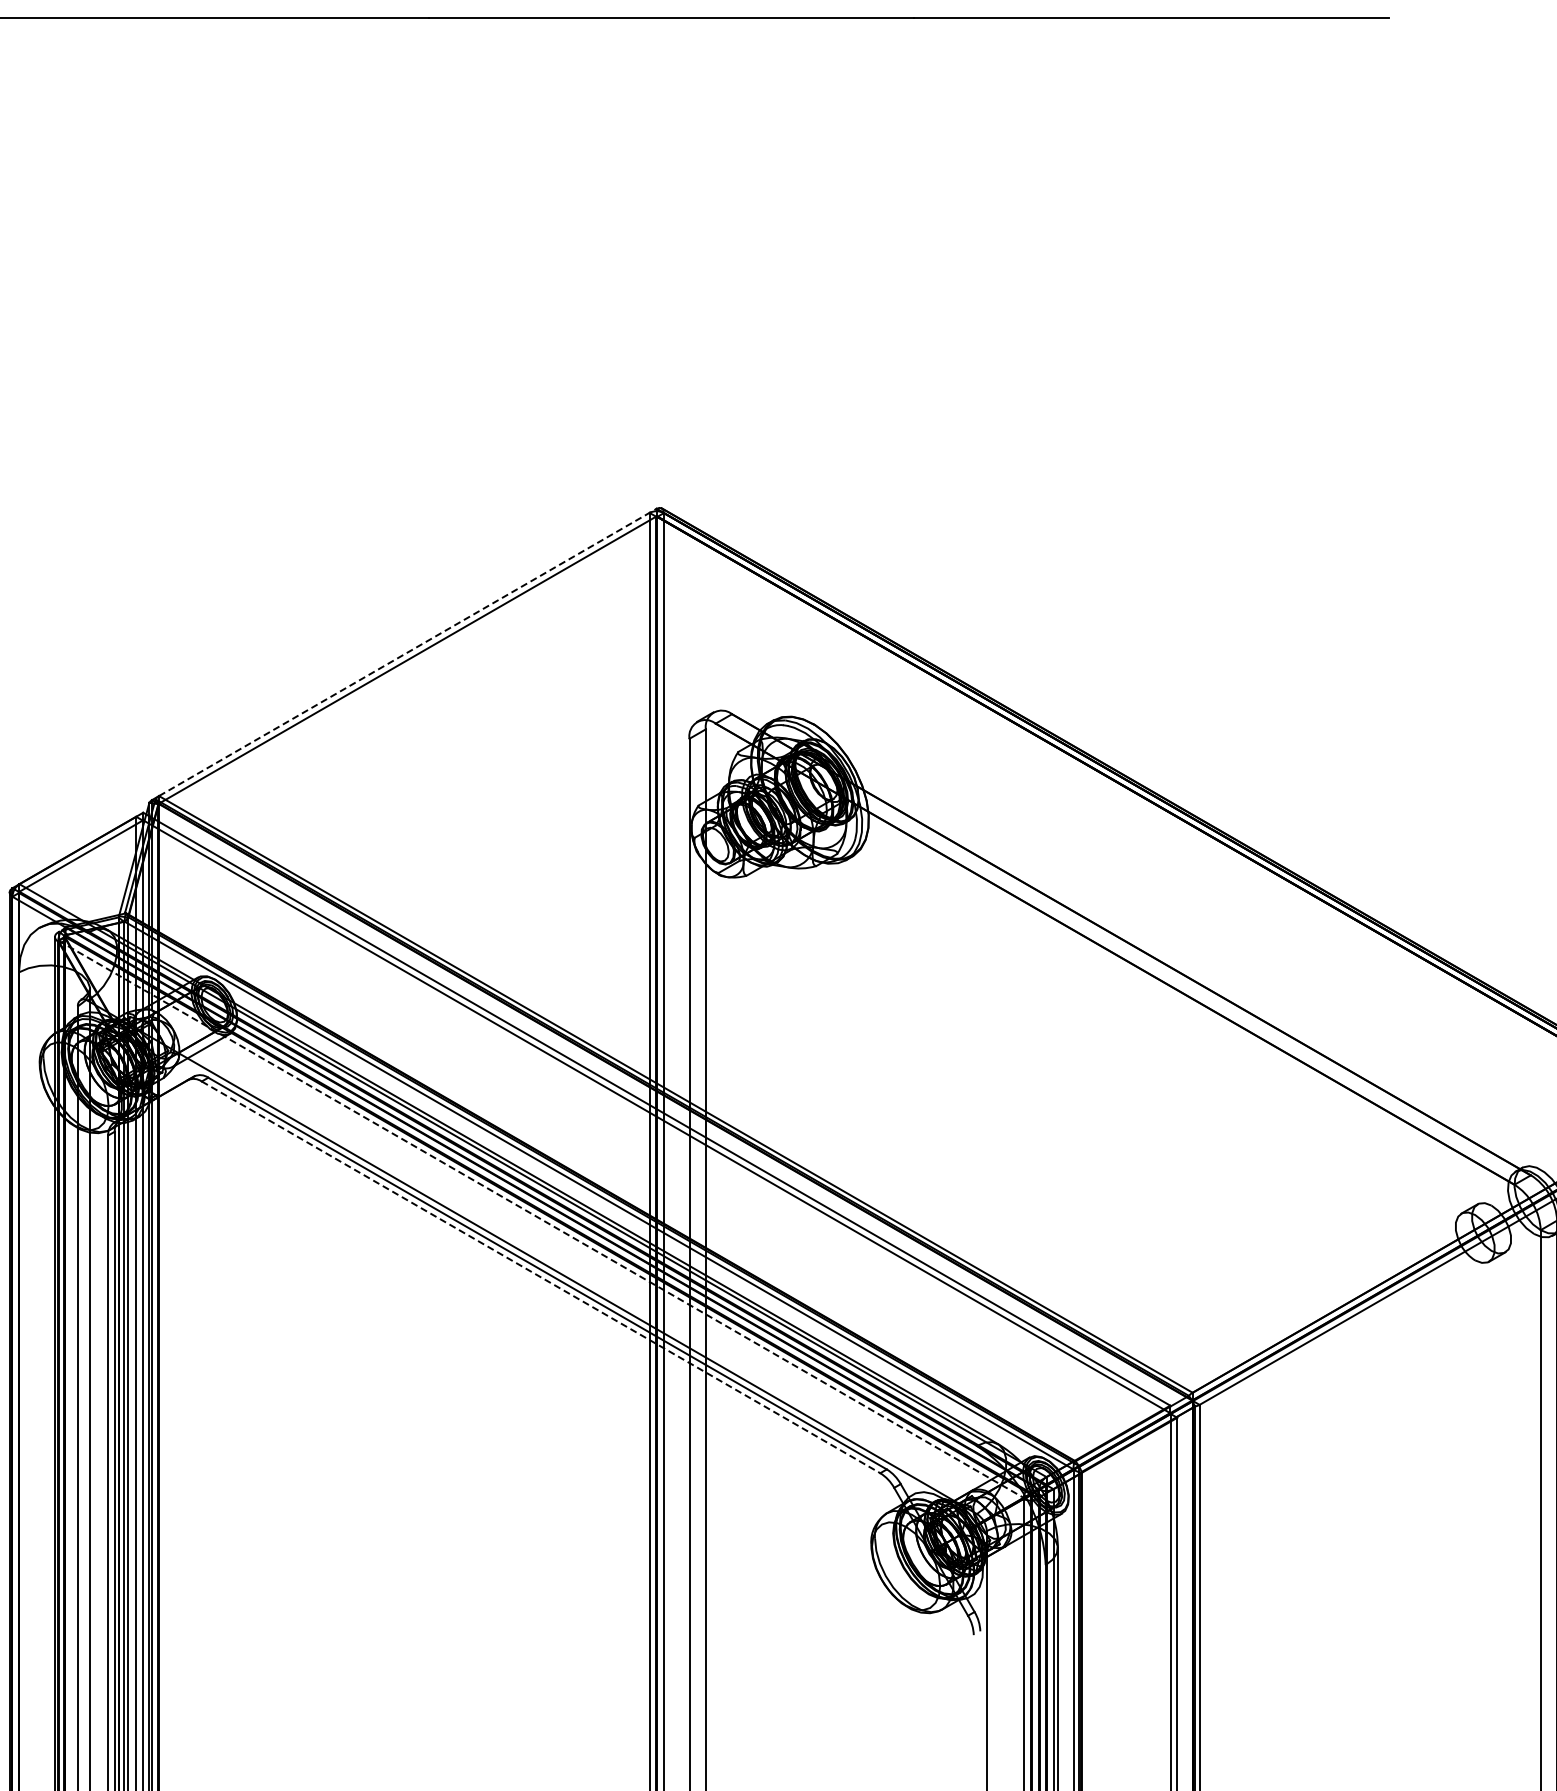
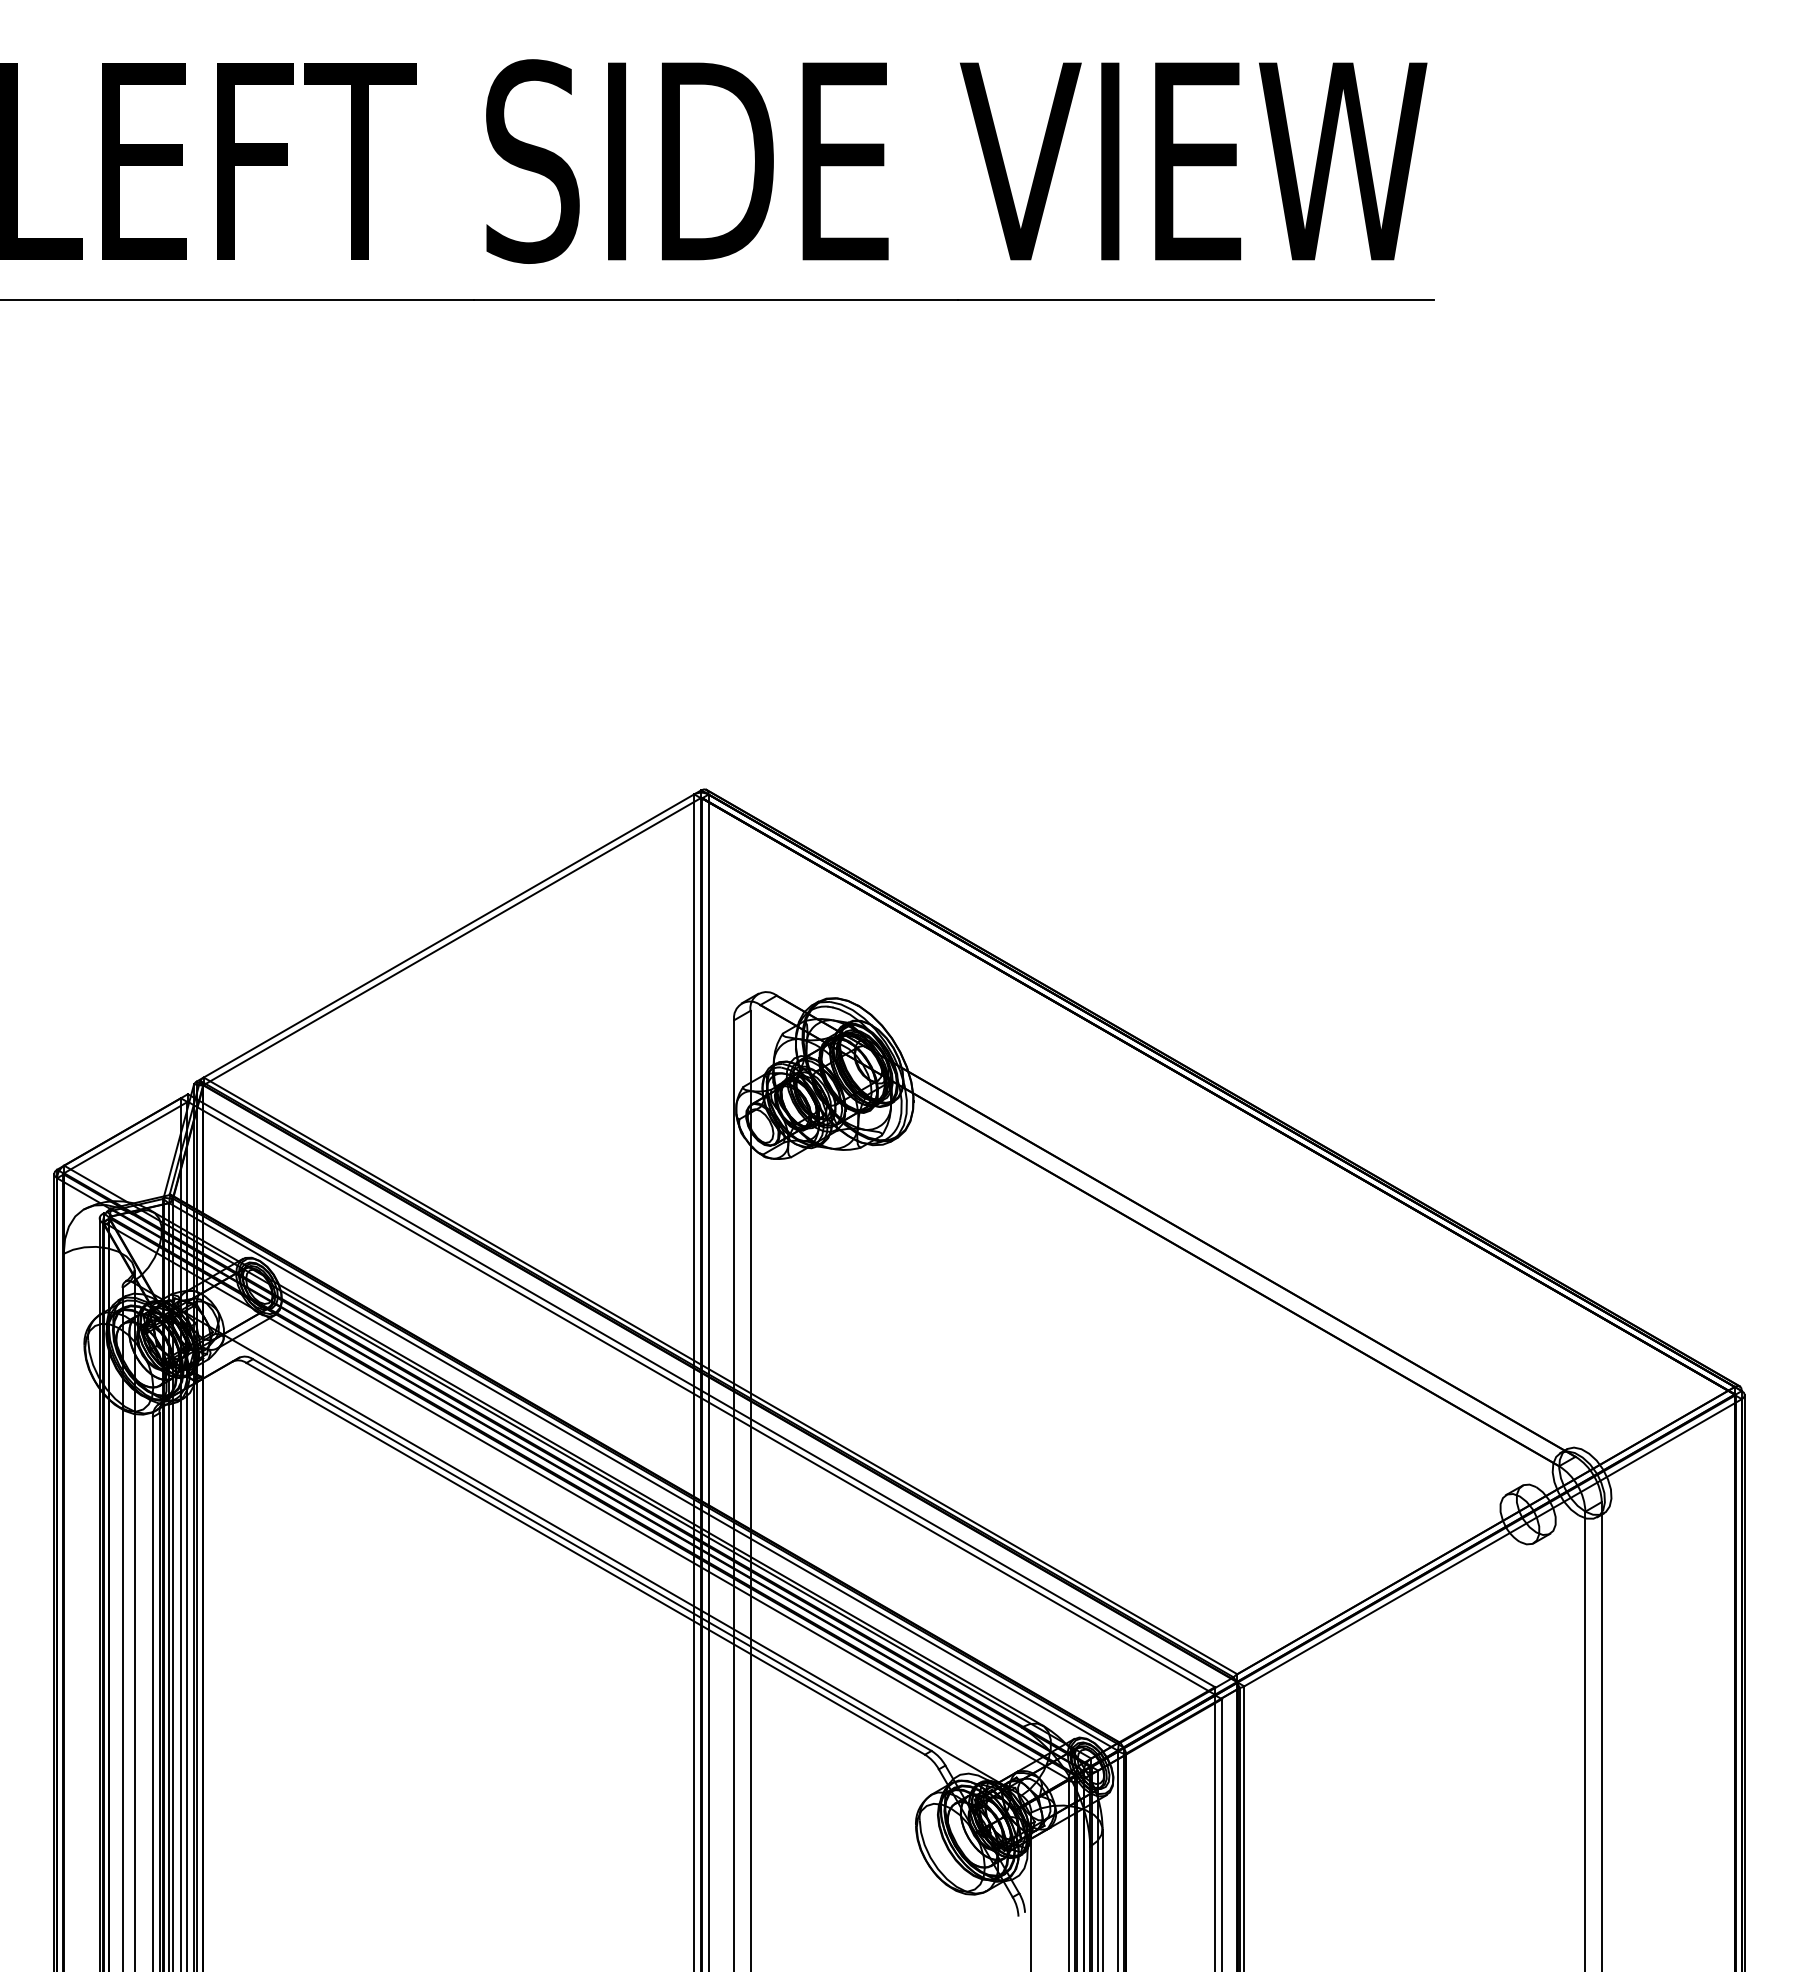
line: (407, 652) -> (452, 933), dashed -> solid
line: (541, 1219) -> (586, 1500), dashed -> solid
line: (540, 1277) -> (585, 1558), dashed -> solid

